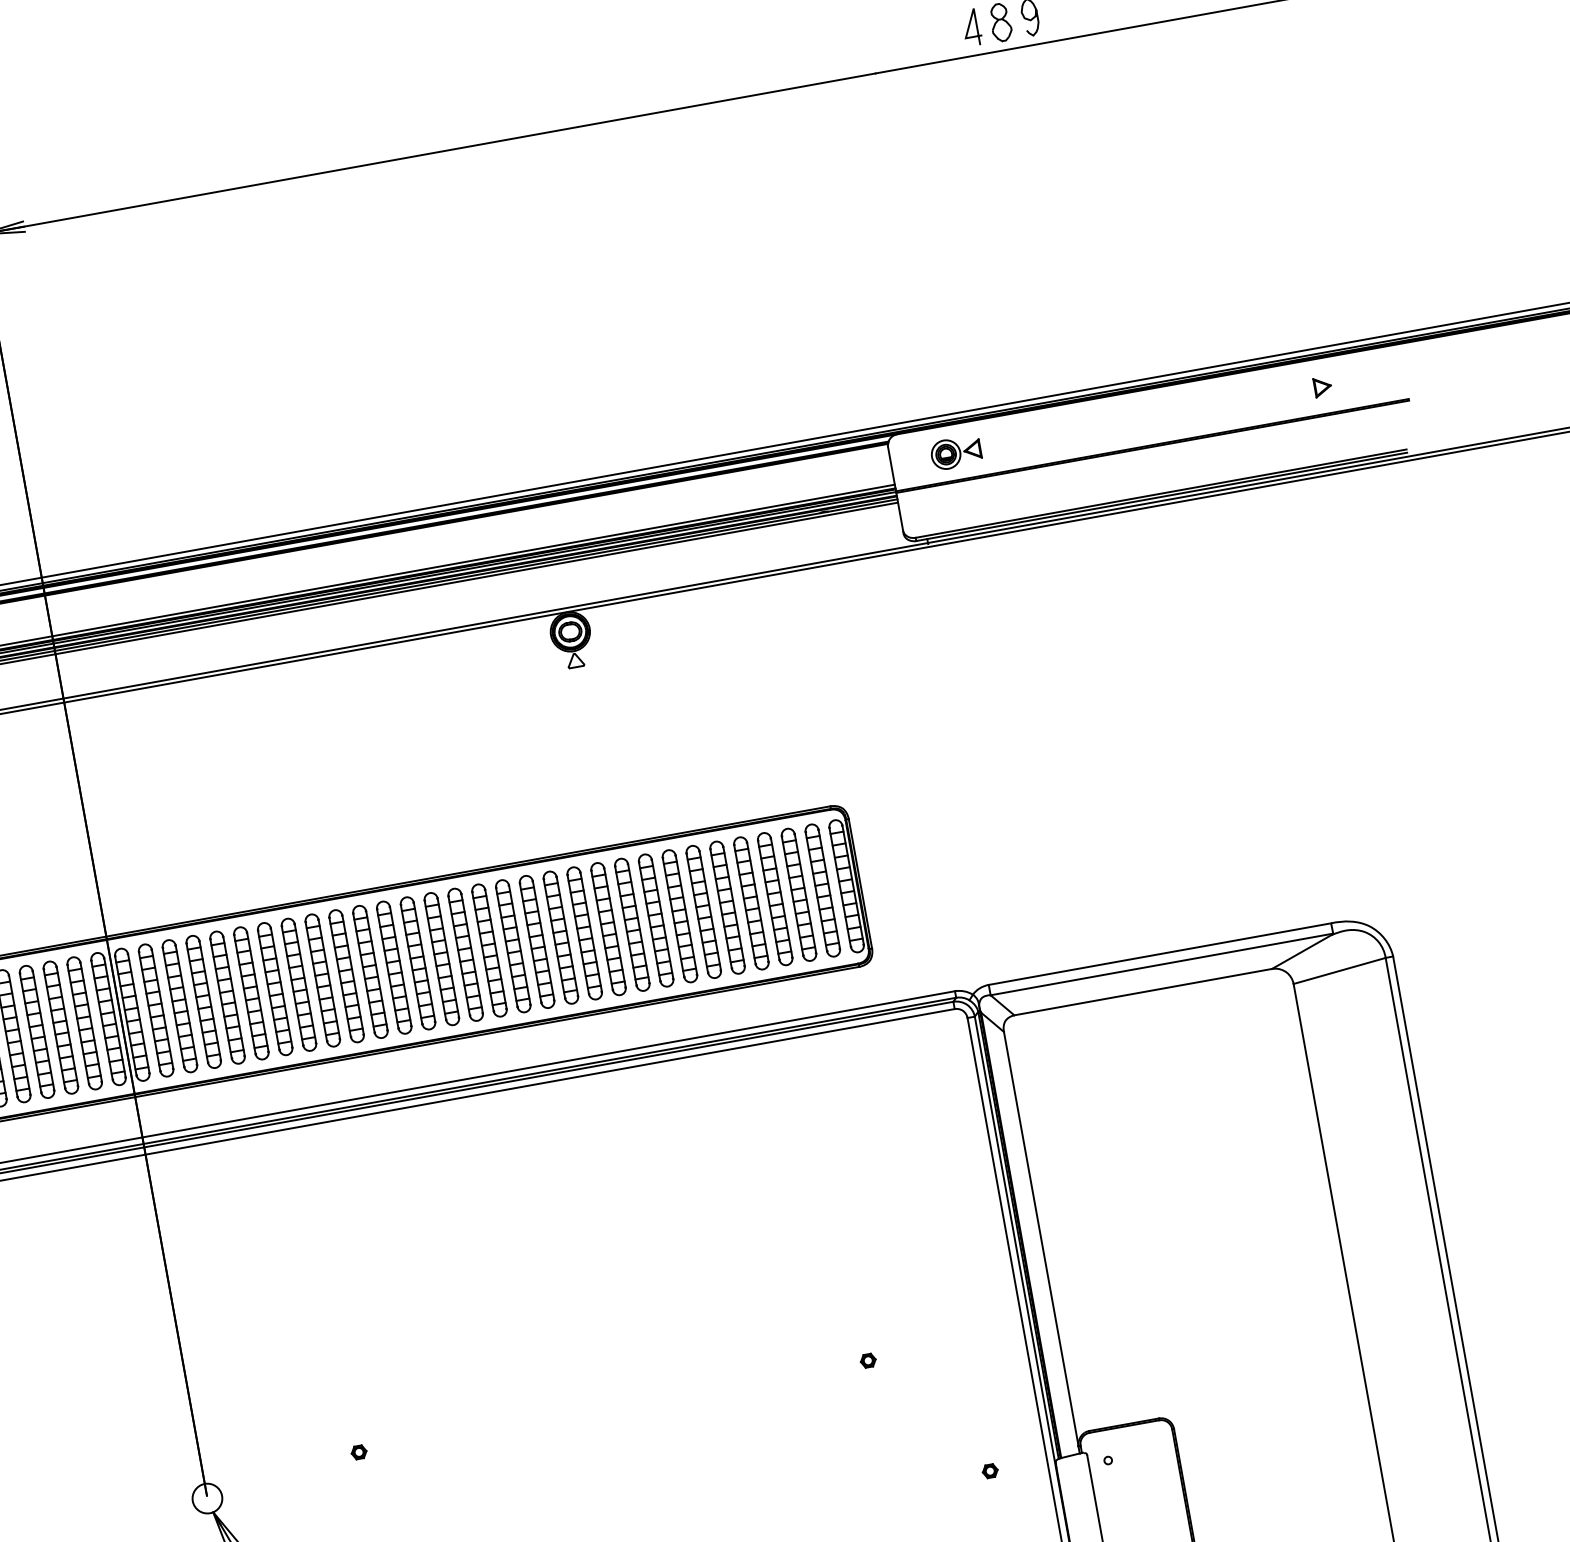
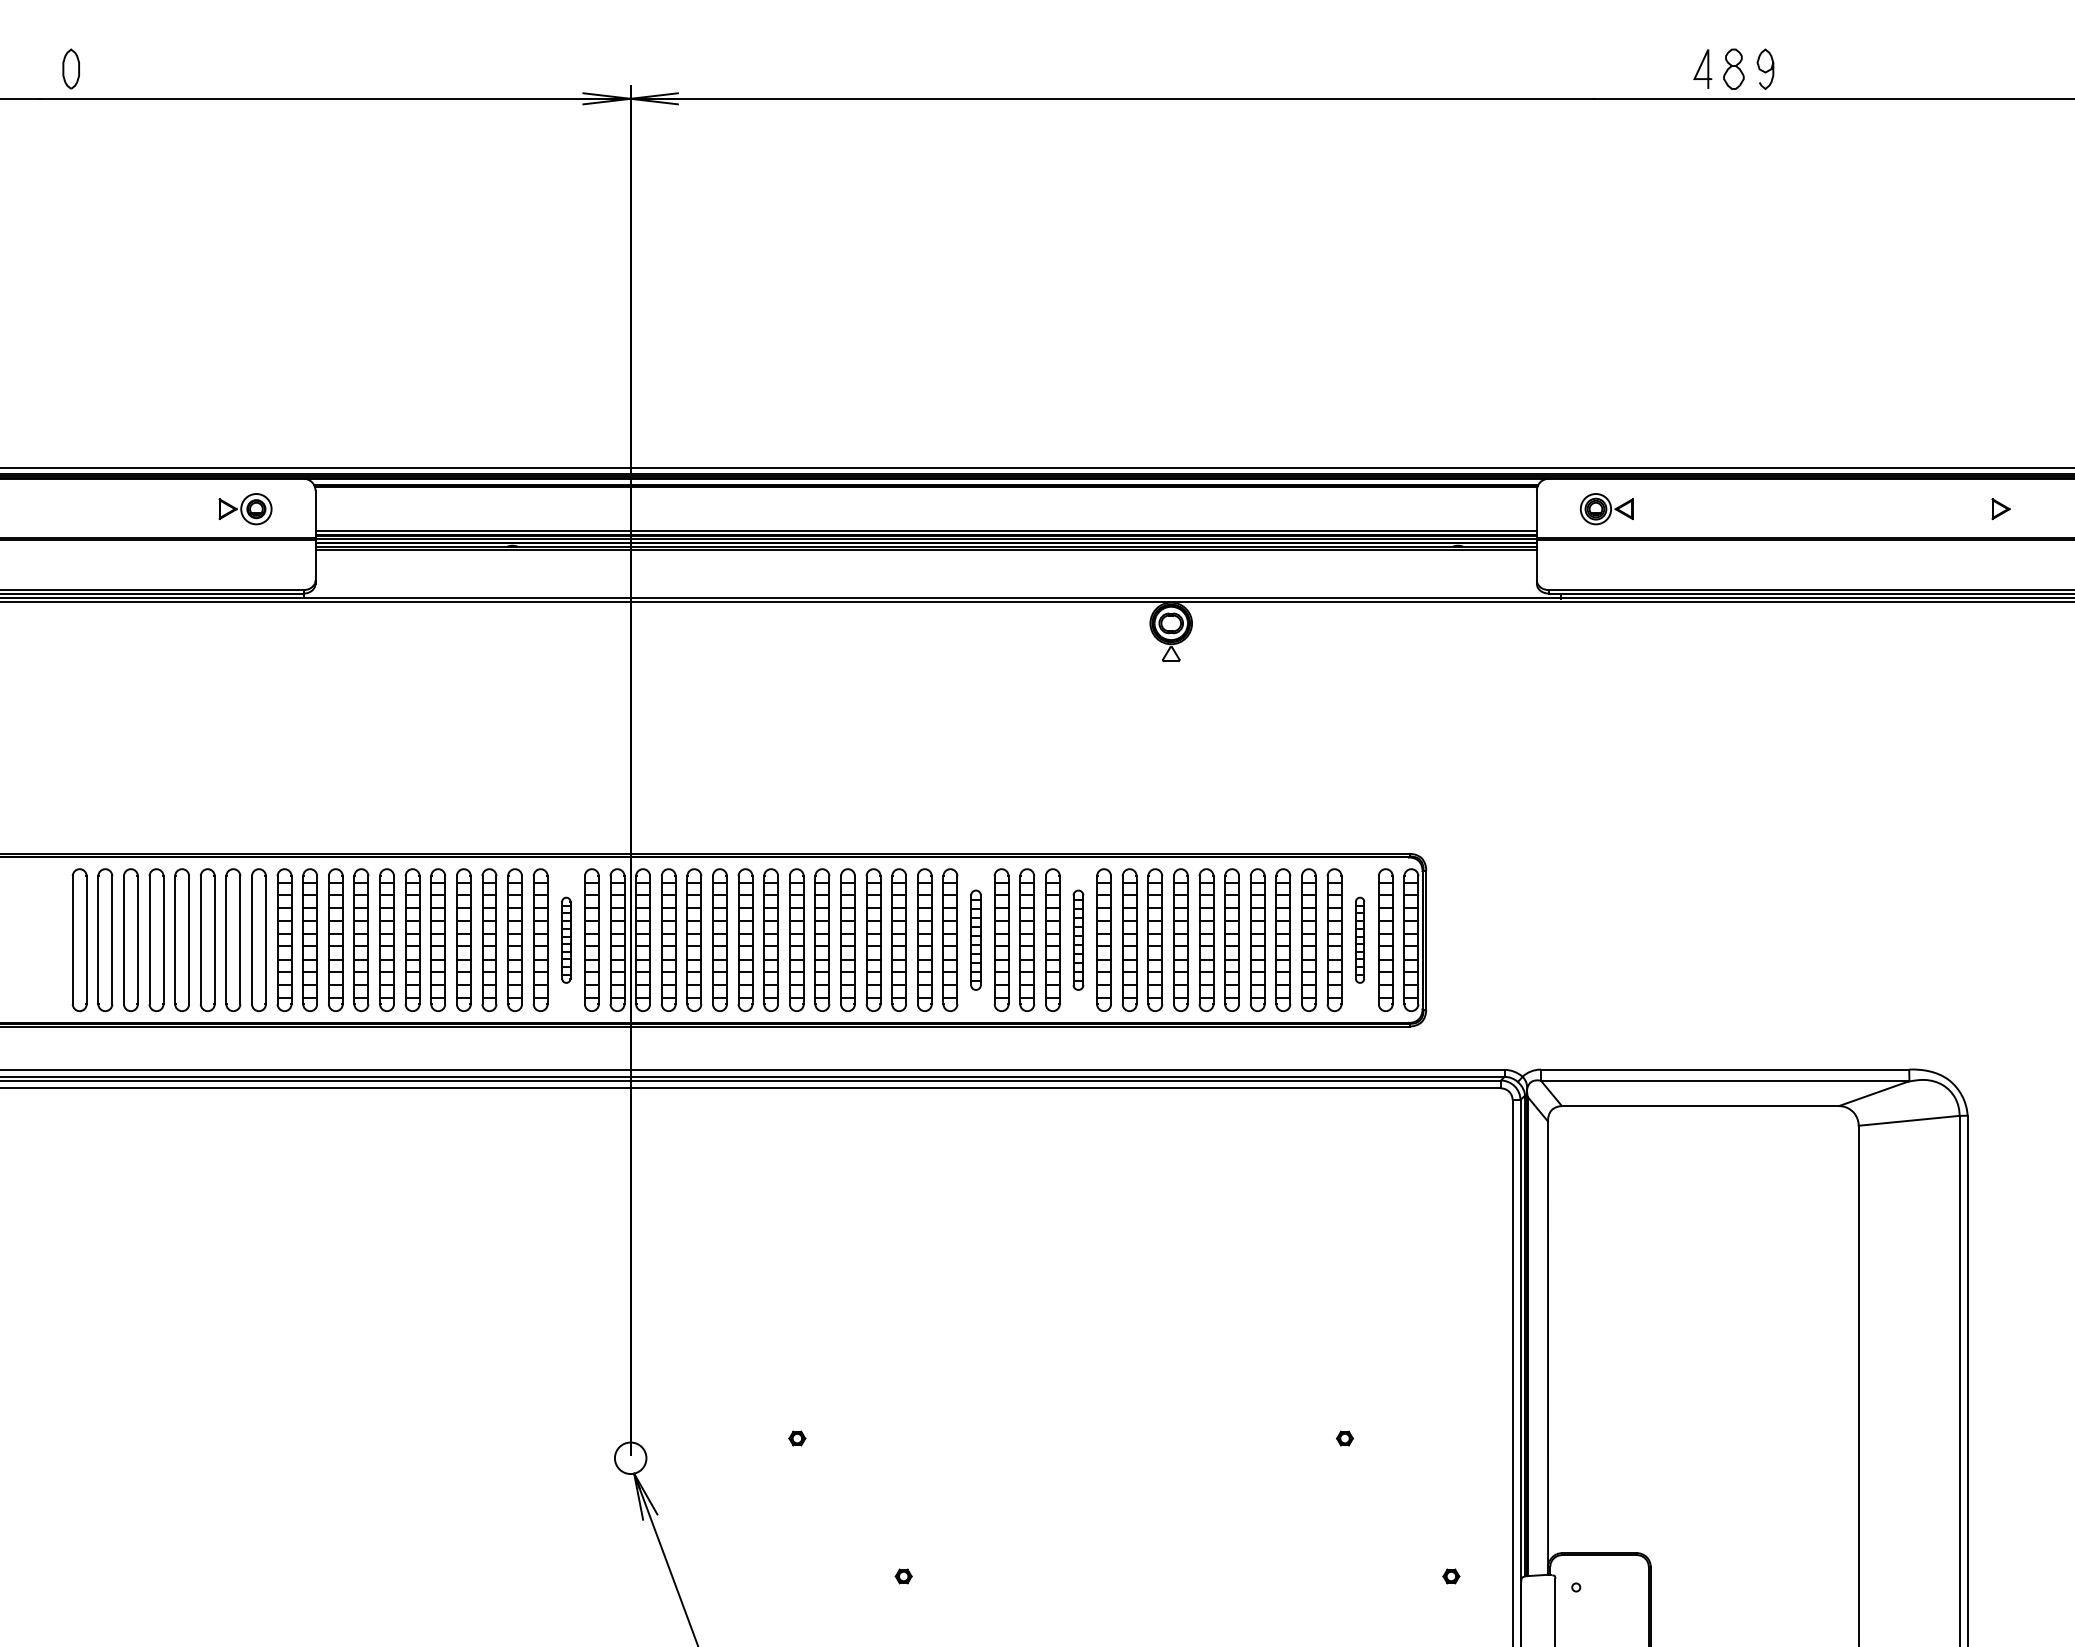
part: (798, 895) -> (1359, 940), size x0.6
part: (537, 942) -> (1078, 940), size x0.7
part: (441, 959) -> (975, 940), size x0.7
part: (61, 1027) -> (566, 940), size x0.6

